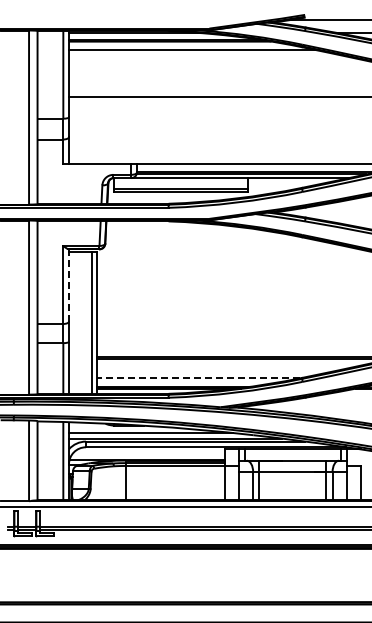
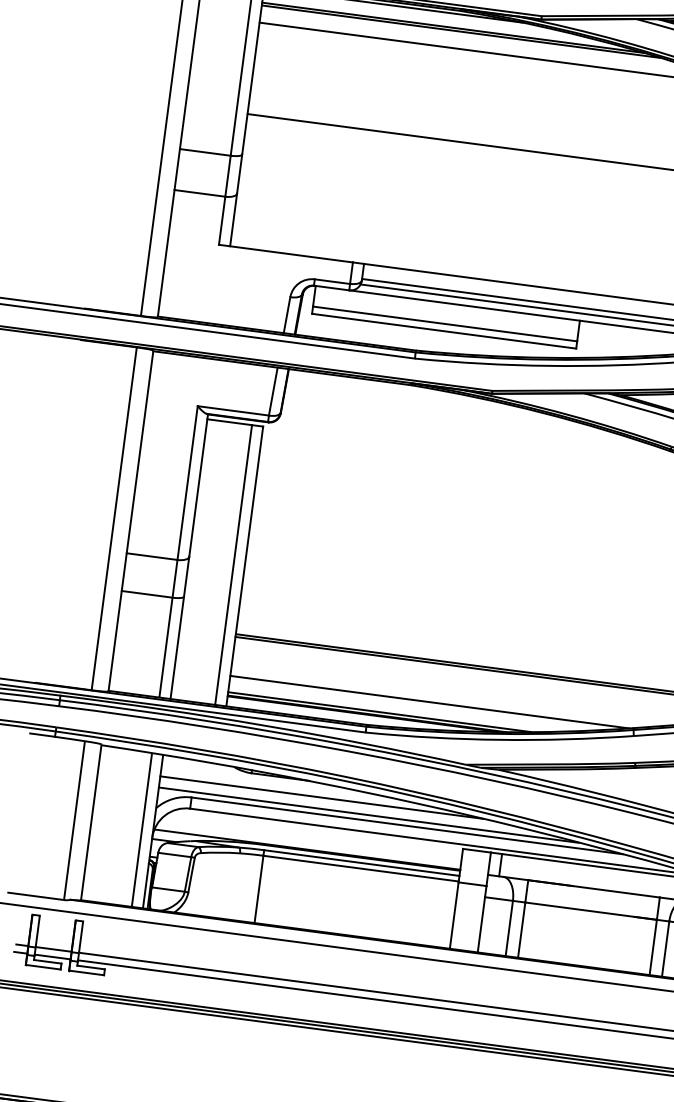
line: (69, 285) -> (199, 485), dashed -> solid
line: (198, 378) -> (429, 702), dashed -> solid

